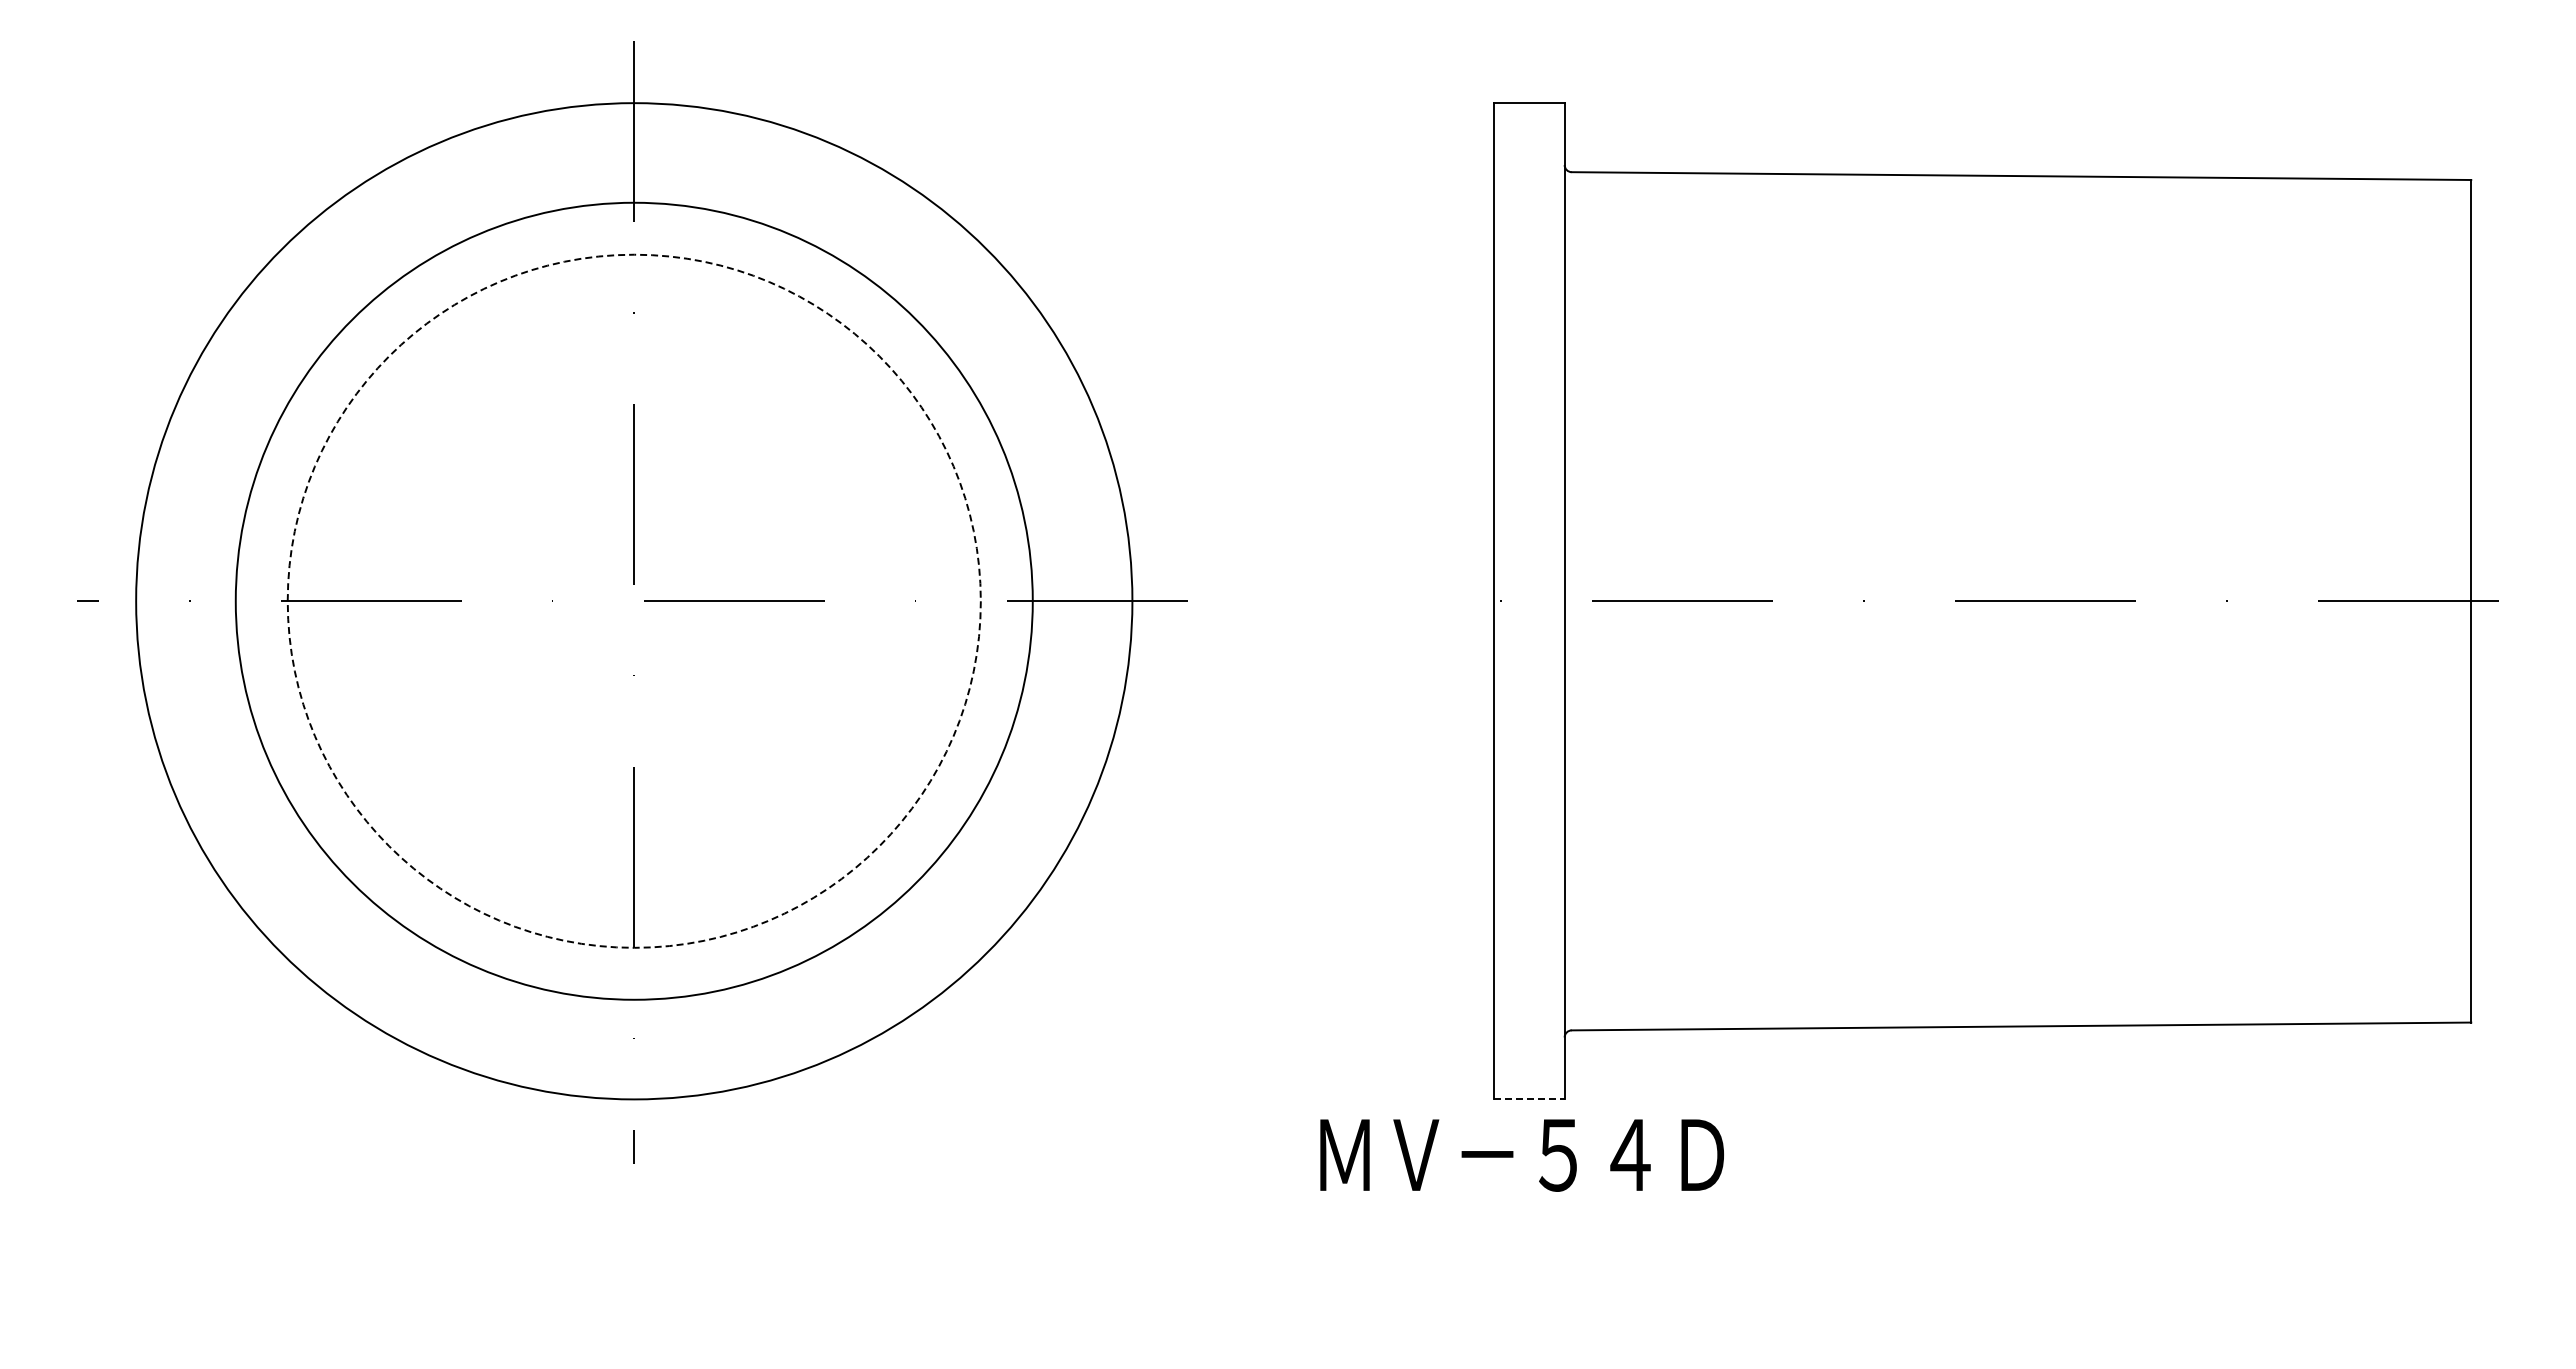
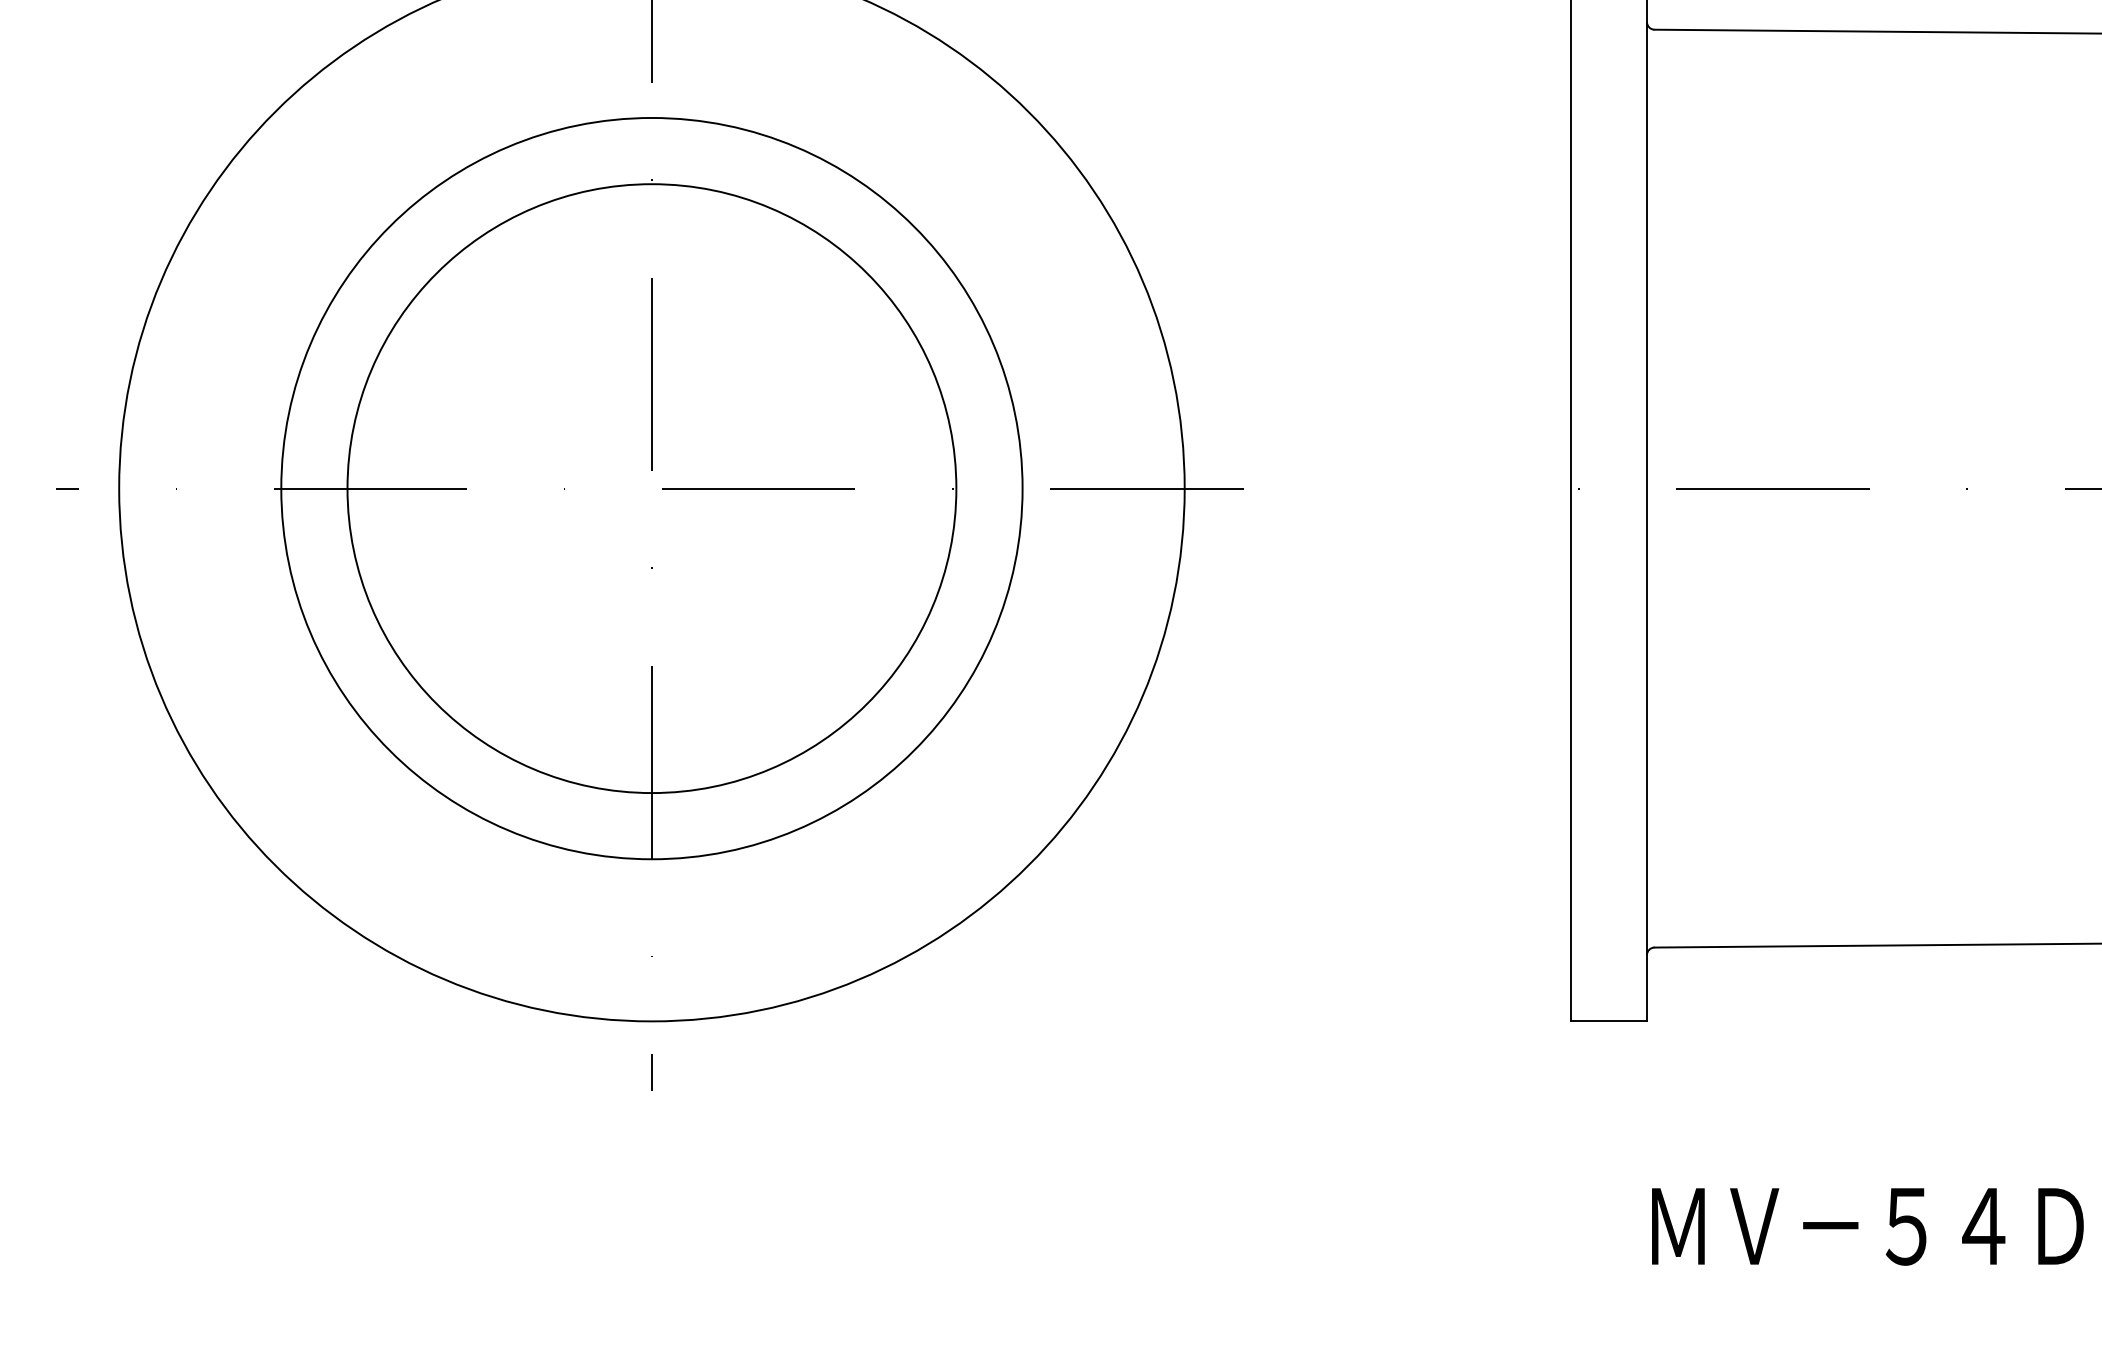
circle: (633, 600) -> (651, 487), dashed -> solid
circle: (633, 600) -> (651, 487), size x0.71
line: (1529, 1099) -> (1609, 1021), dashed -> solid
text: (1521, 1155) -> (1867, 1226), moved

